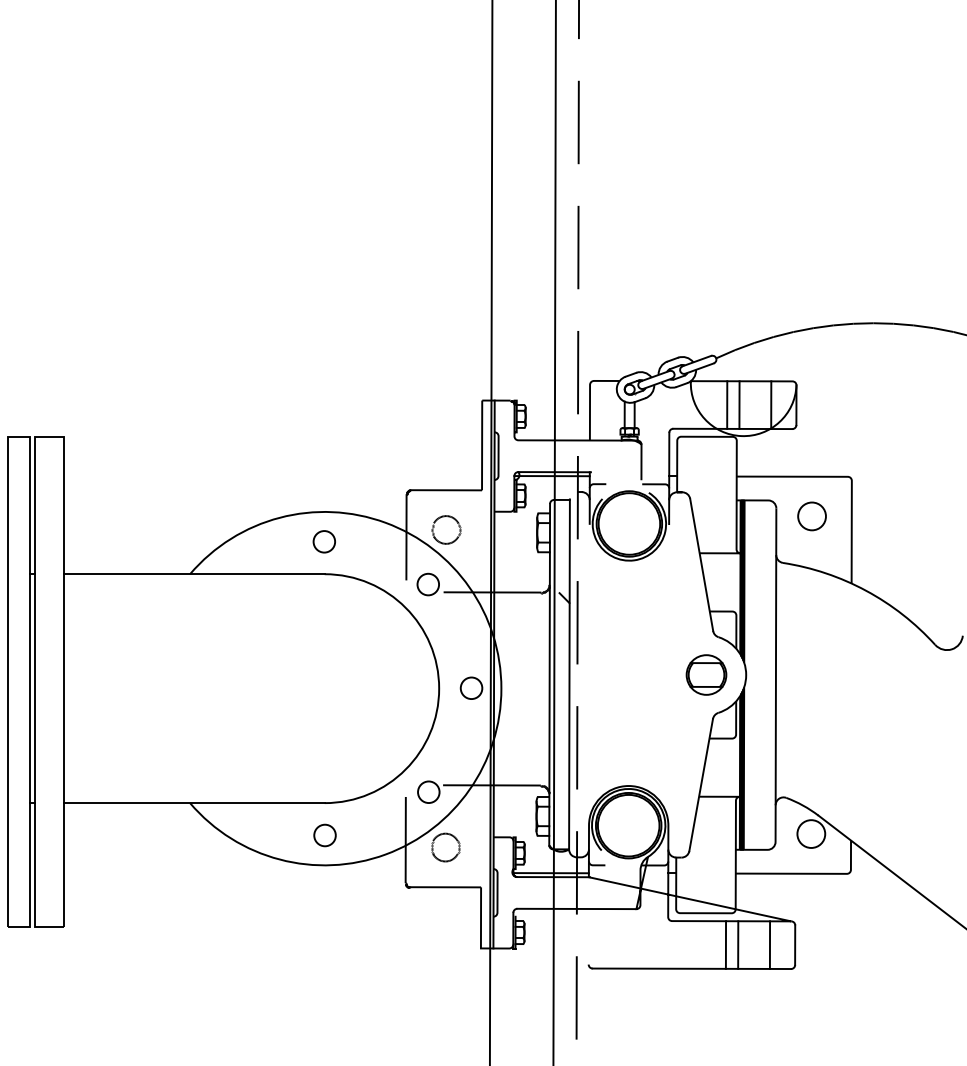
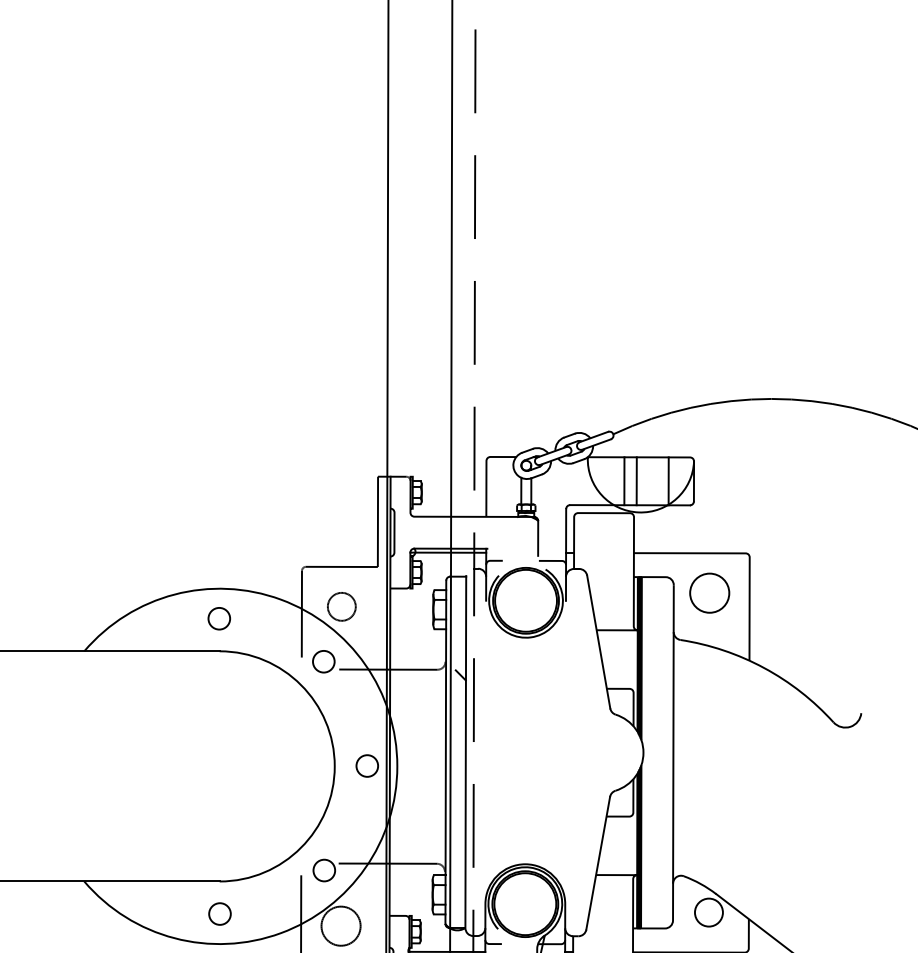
circle: (811, 516) -> (709, 593), size x1.4
part: (706, 674) -> (603, 752), removed
circle: (445, 847) -> (341, 926), size x1.4

